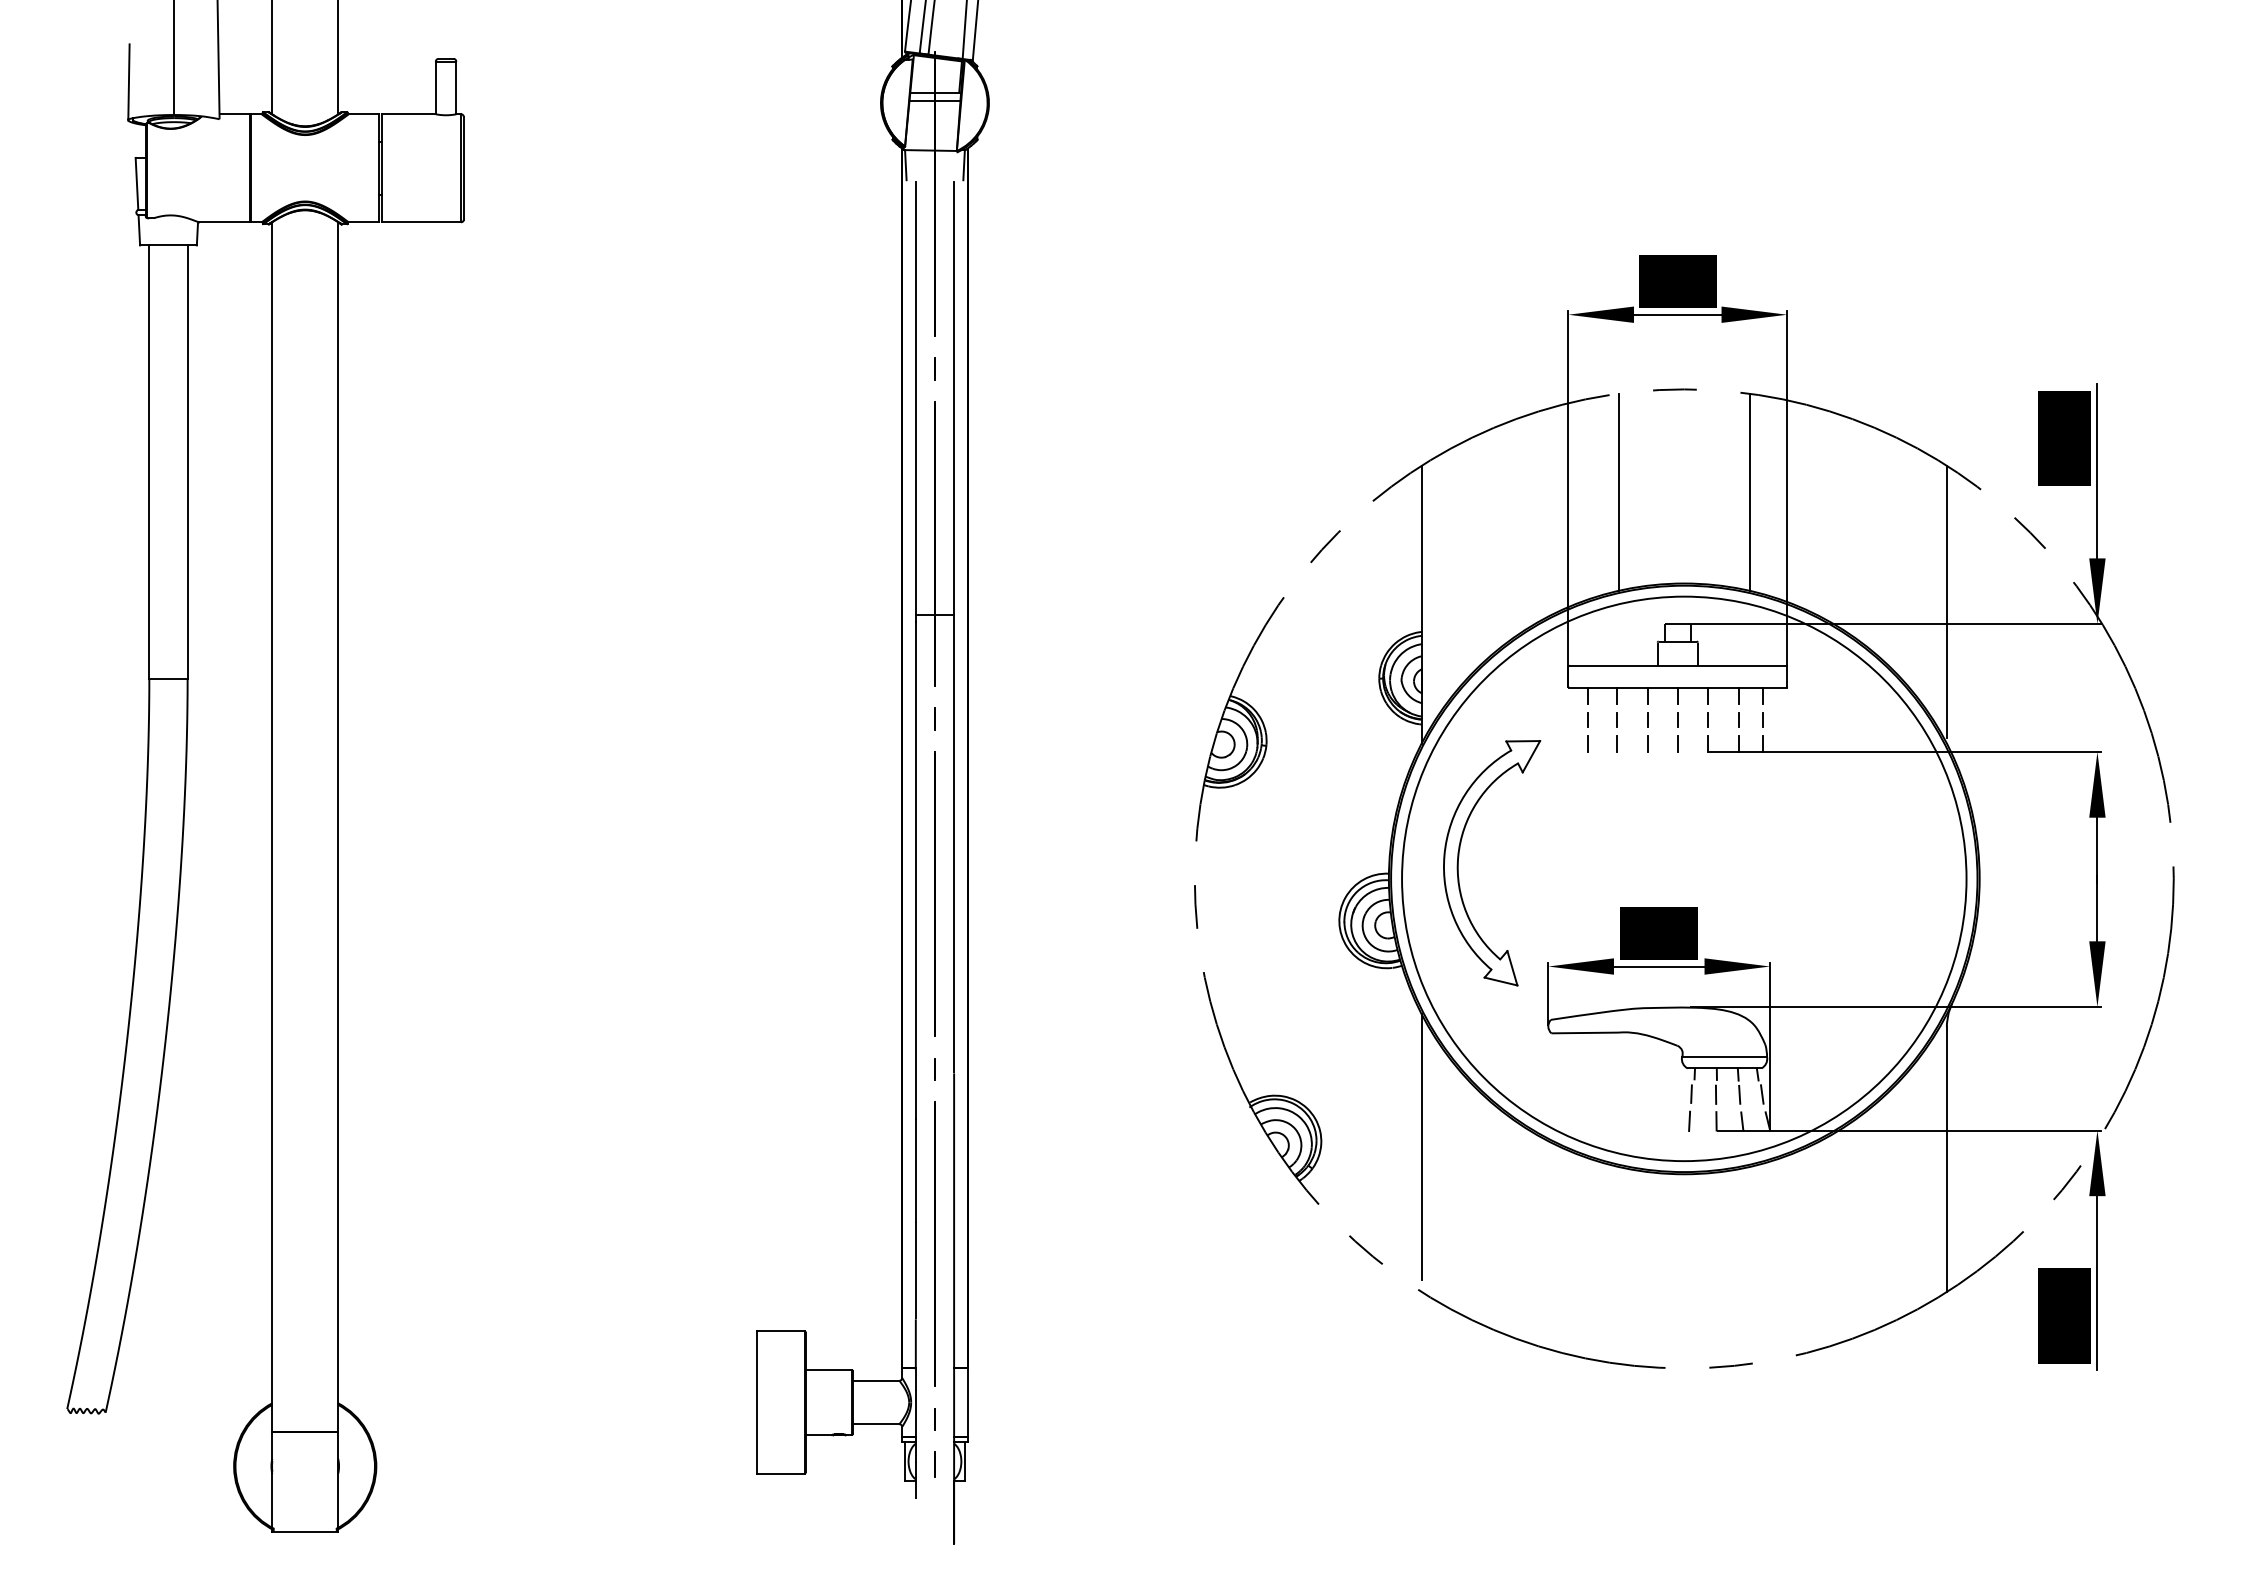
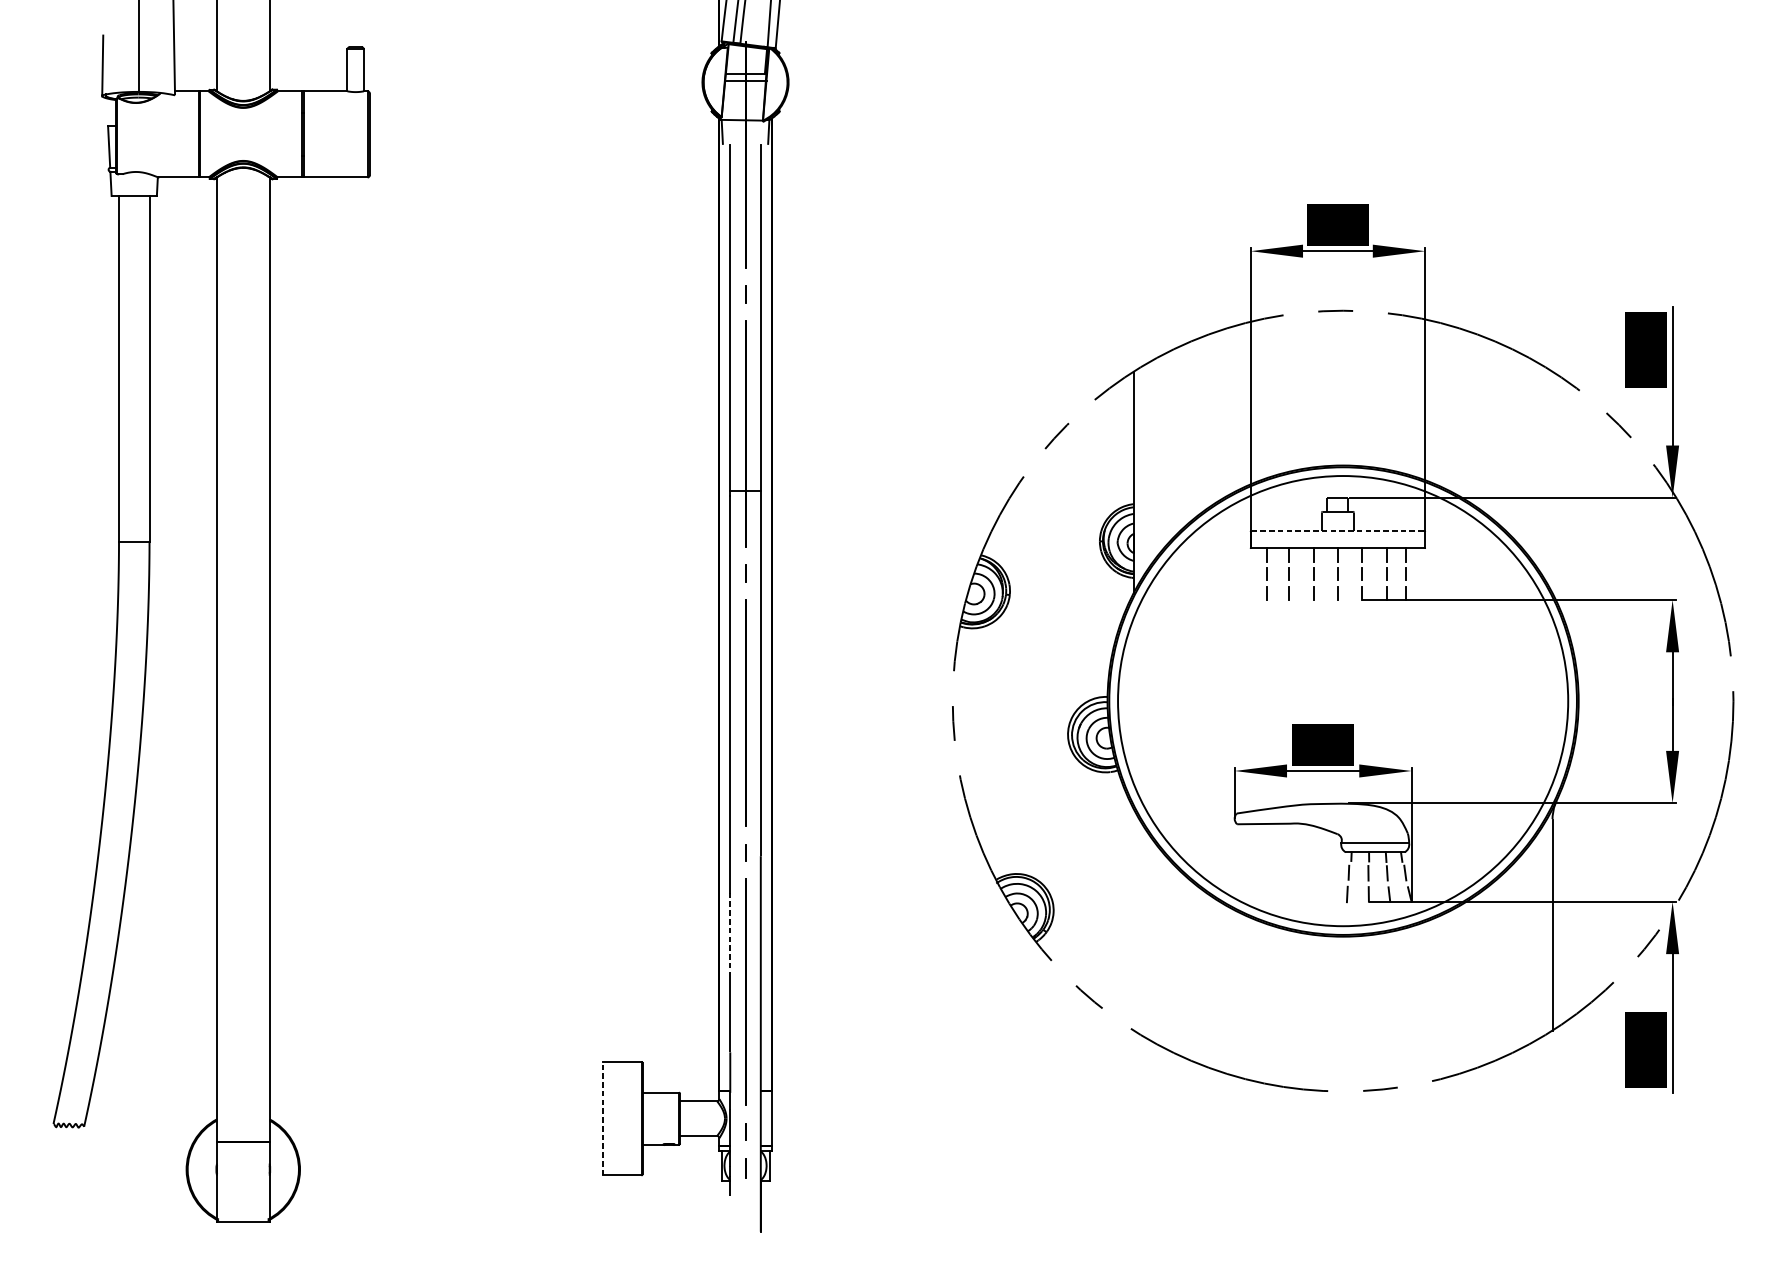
line: (1618, 491) -> (1290, 392), removed
line: (1749, 491) -> (1395, 392), removed
line: (1946, 601) -> (1552, 479), removed
line: (1678, 665) -> (1338, 530), solid -> dashed
part: (1459, 857) -> (1163, 684), removed
line: (1421, 1146) -> (1133, 914), removed
line: (915, 1170) -> (730, 933), solid -> dashed
line: (756, 1401) -> (603, 1117), solid -> dashed

